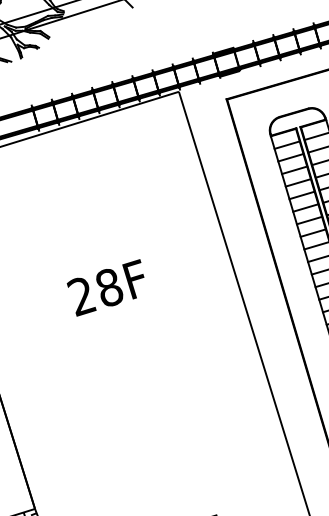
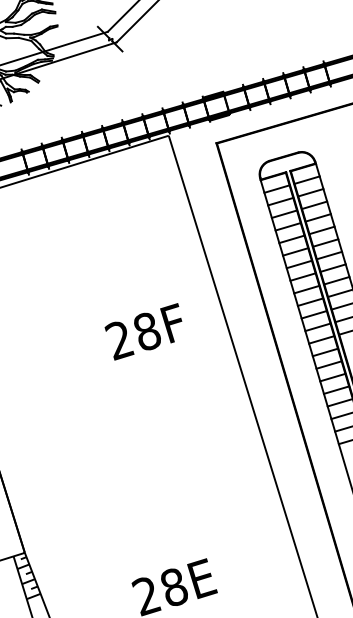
text: (105, 287) -> (143, 331), moved

